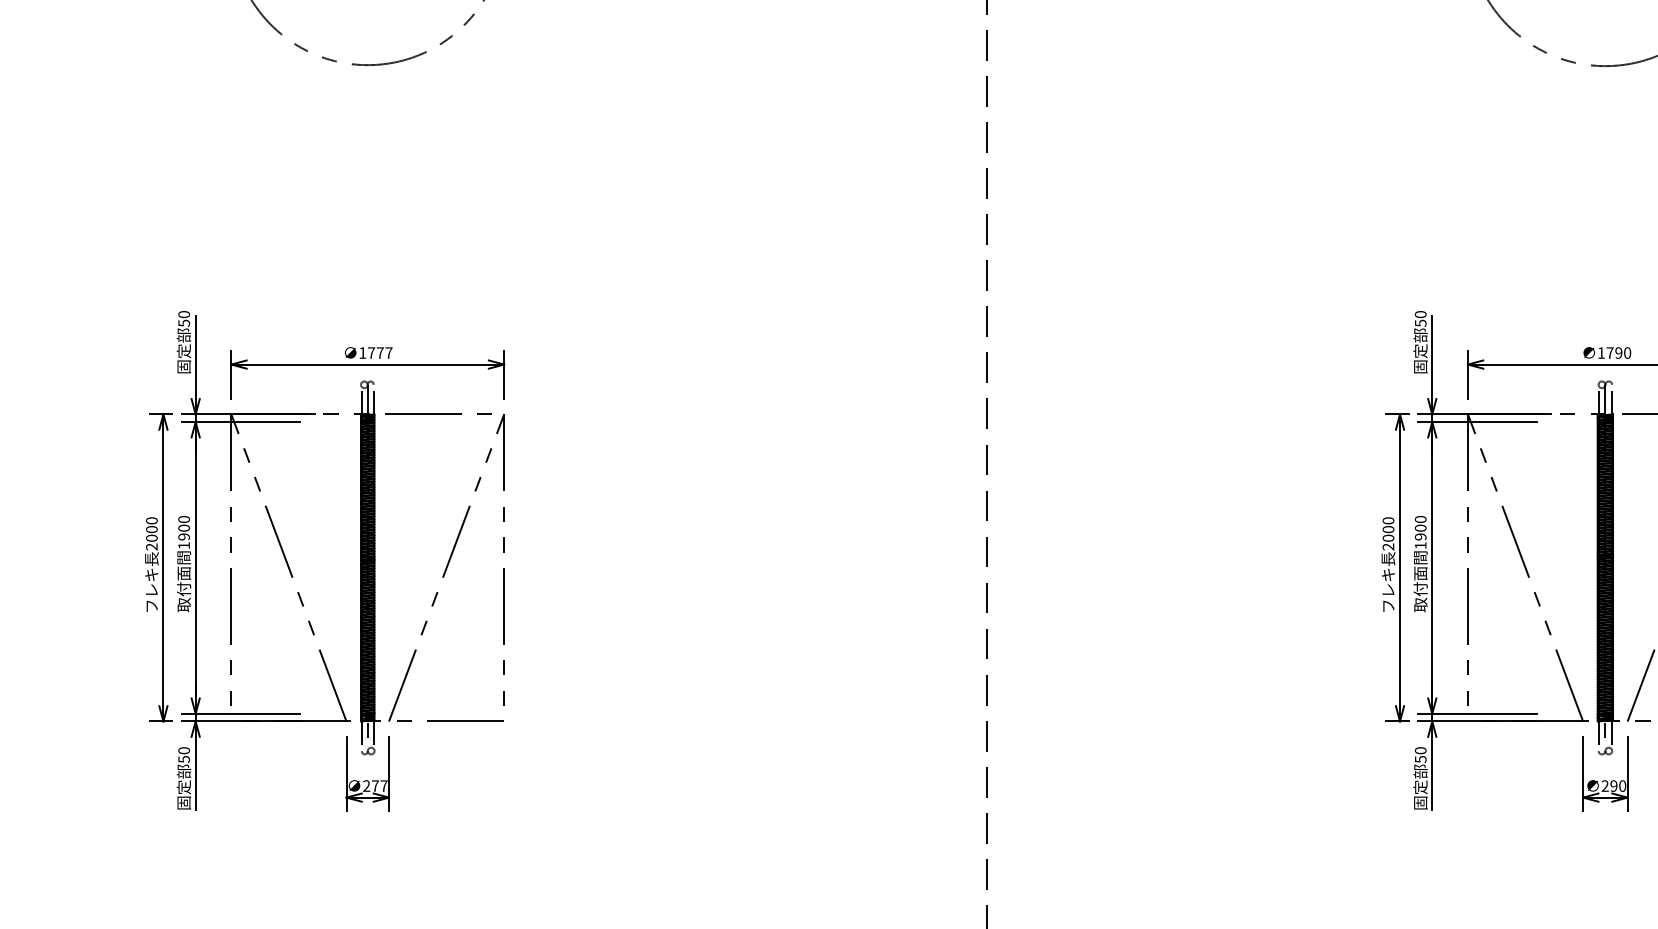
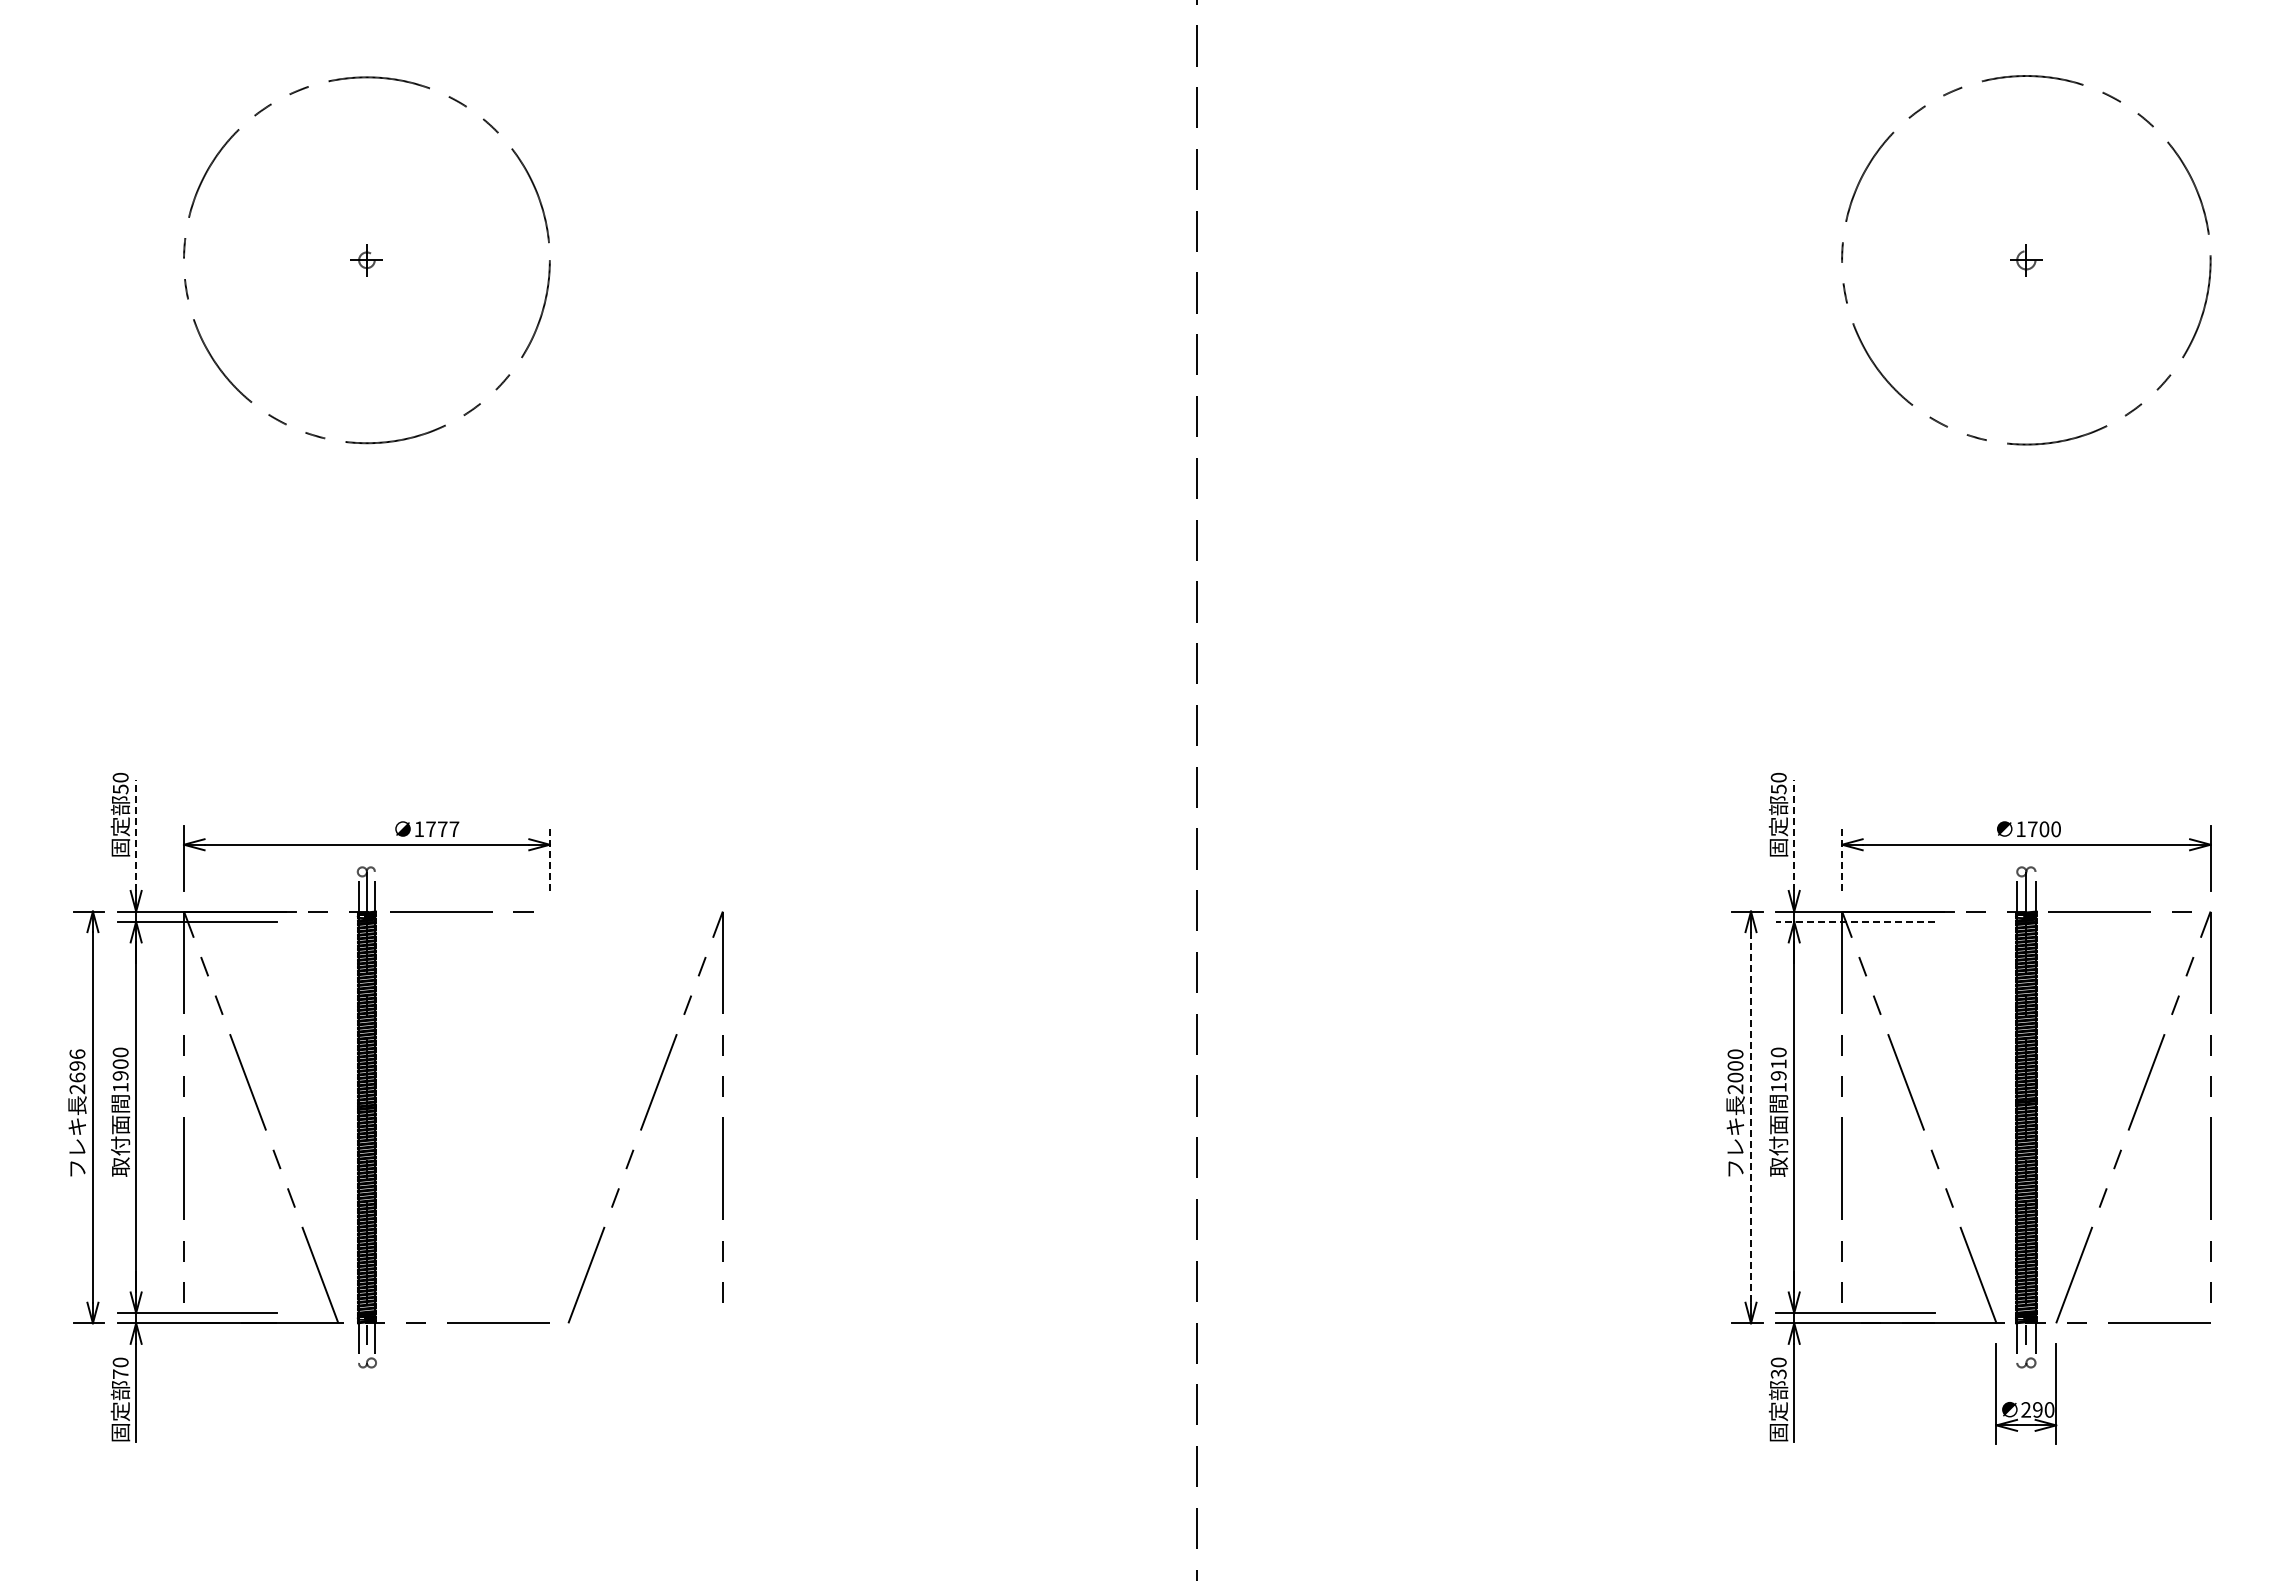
text: (368, 352) -> (427, 828), moved
text: (1618, 353) -> (2044, 829), 1790 -> 1700
line: (195, 357) -> (136, 835), solid -> dashed
line: (1432, 357) -> (1794, 835), solid -> dashed
line: (503, 374) -> (549, 858), solid -> dashed
line: (1468, 374) -> (1842, 858), solid -> dashed
line: (1477, 421) -> (1855, 921), solid -> dashed
text: (1420, 527) -> (1778, 1063), 1900 -> 1910
text: (151, 529) -> (77, 1065), 2000 -> 2696
part: (446, 568) -> (645, 1117), moved
line: (1400, 568) -> (1751, 1117), solid -> dashed
text: (1419, 758) -> (1777, 1373), 50 -> 30
text: (183, 759) -> (120, 1374), 50 -> 70
part: (367, 780) -> (366, 1402), removed

